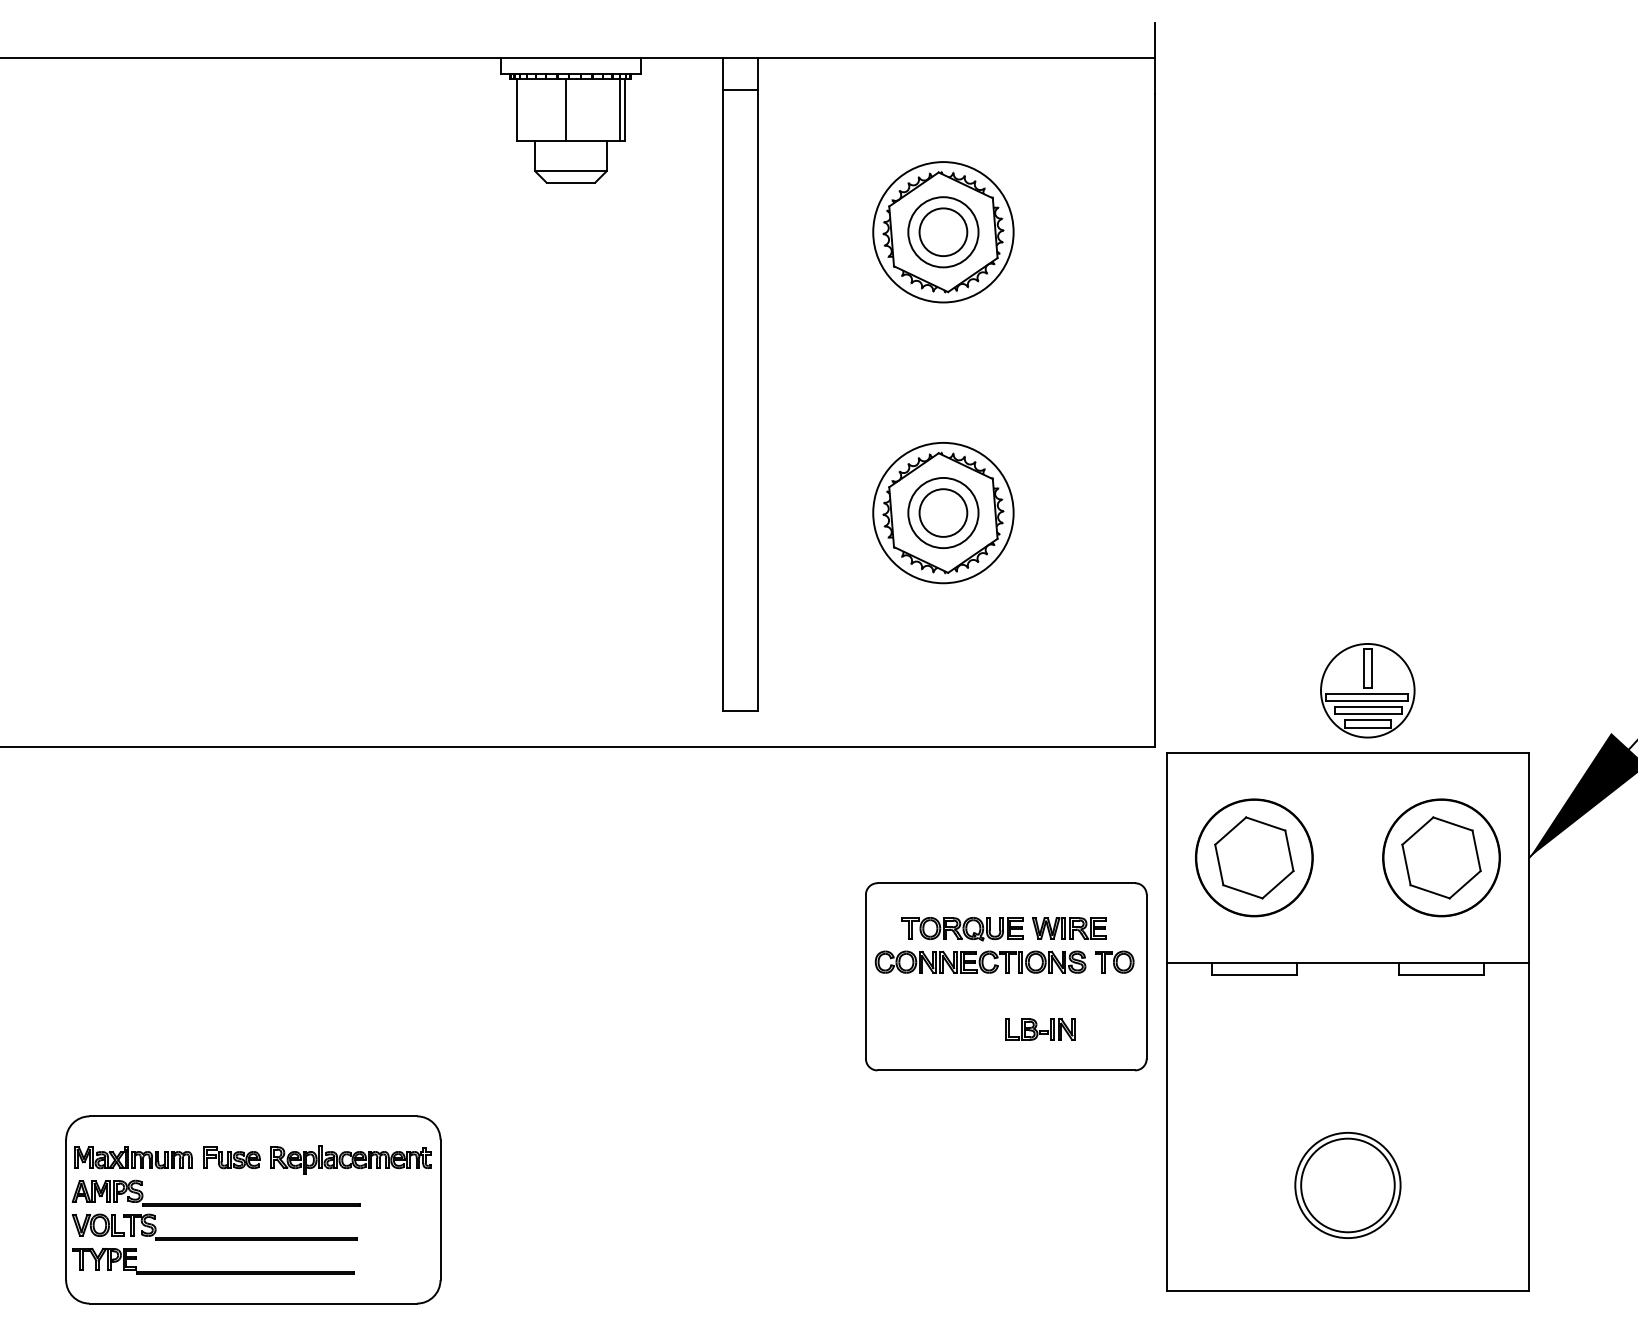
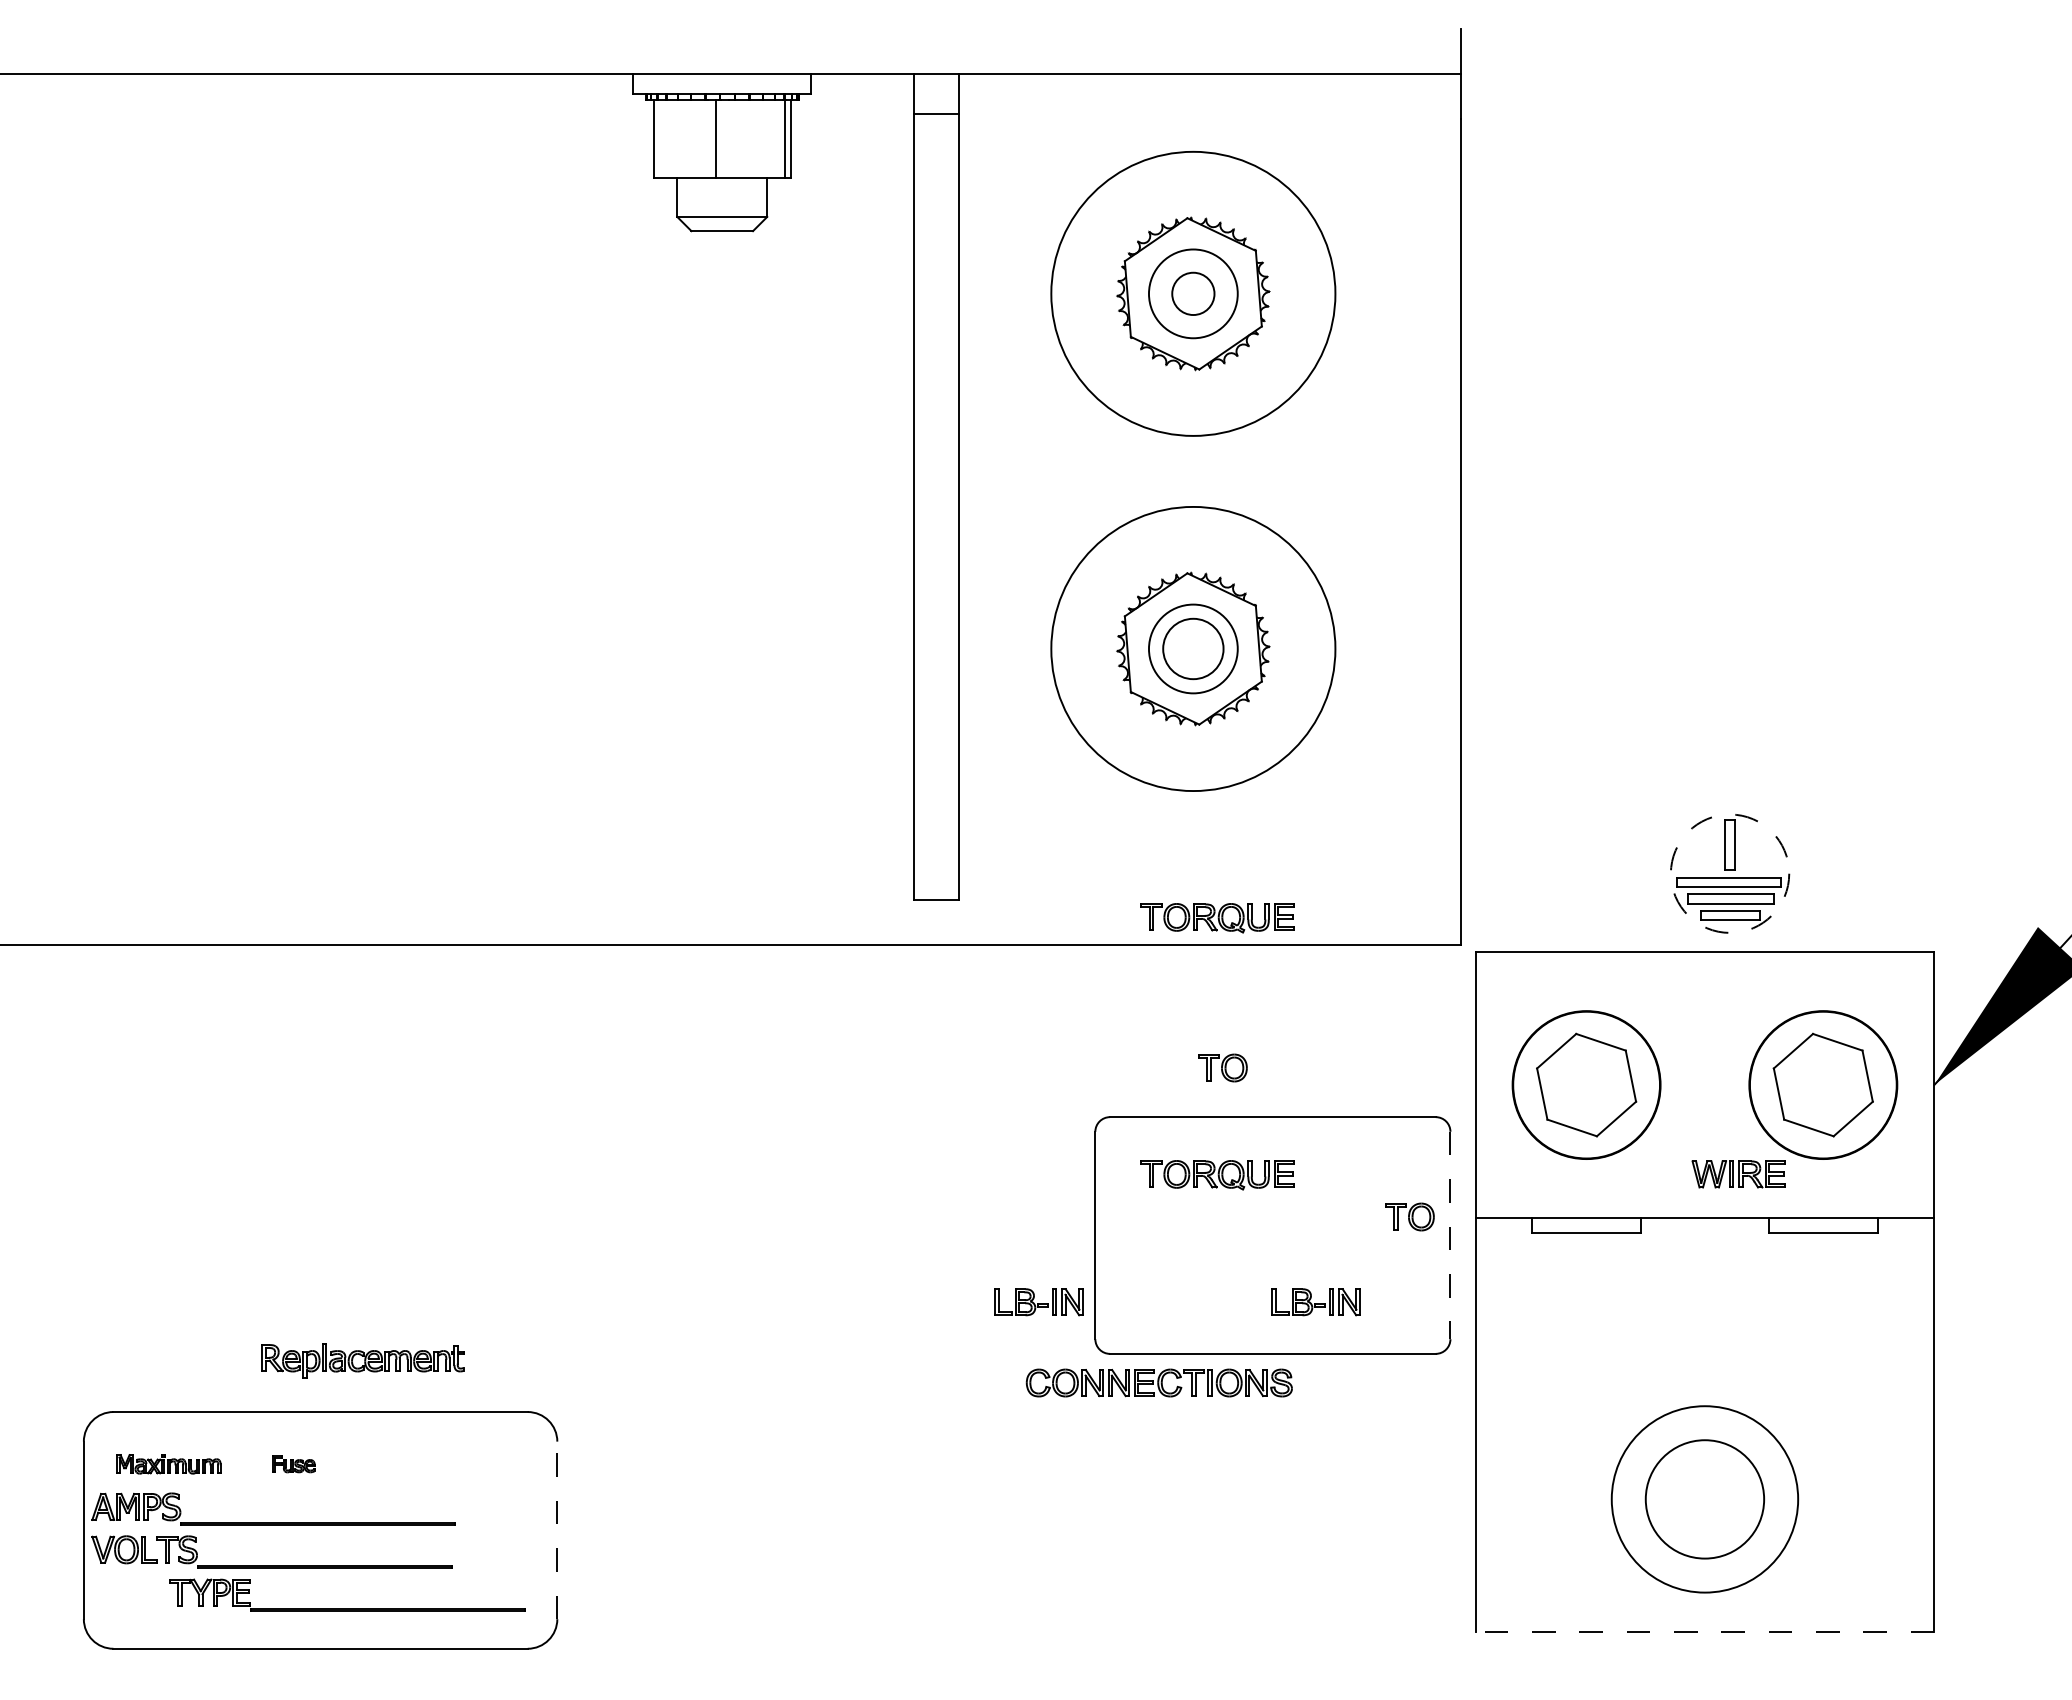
circle: (943, 231) -> (1193, 293), size x0.7
circle: (943, 231) -> (1193, 293), size x1.6
circle: (943, 512) -> (1193, 648), size x1.6
circle: (1367, 690) -> (1729, 873), solid -> dashed
part: (962, 726) -> (1217, 918), added
part: (966, 843) -> (1222, 1067), added
part: (1069, 928) -> (1738, 1174), moved
part: (979, 961) -> (1158, 1382), moved
line: (1146, 976) -> (1450, 1235), solid -> dashed
part: (820, 1029) -> (1038, 1302), added
part: (133, 1157) -> (168, 1464), size x0.7
part: (231, 1157) -> (293, 1464), size x0.6
part: (350, 1159) -> (362, 1360), moved
circle: (1347, 1184) -> (1704, 1498), size x1.4
line: (440, 1210) -> (557, 1530), solid -> dashed
part: (213, 1271) -> (347, 1608), moved
line: (1347, 1290) -> (1704, 1632), solid -> dashed

